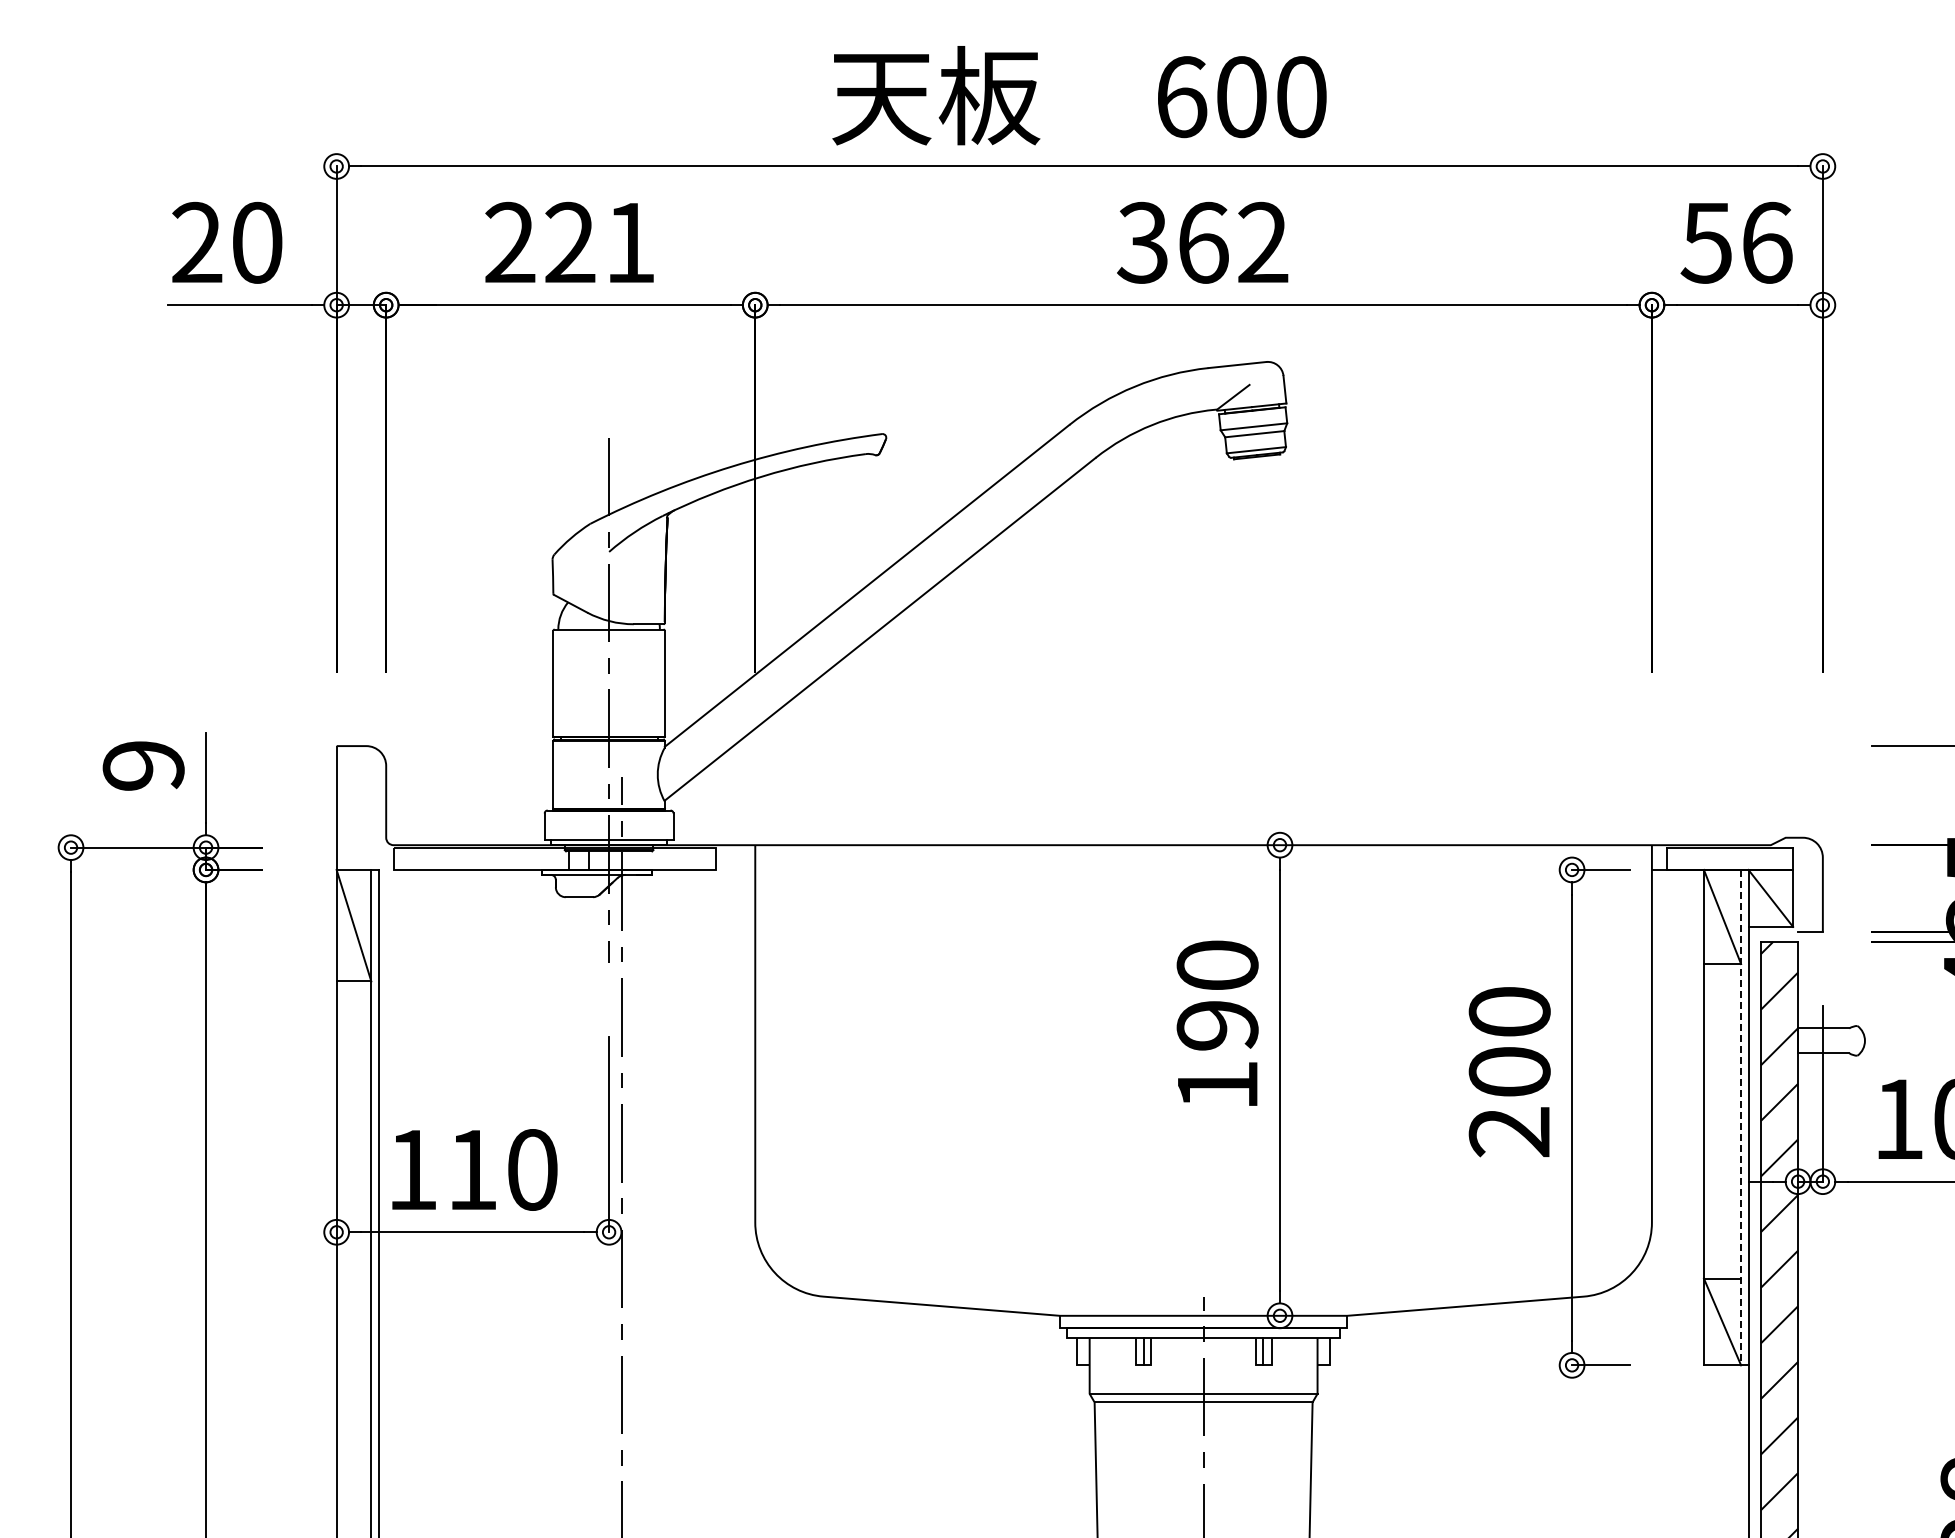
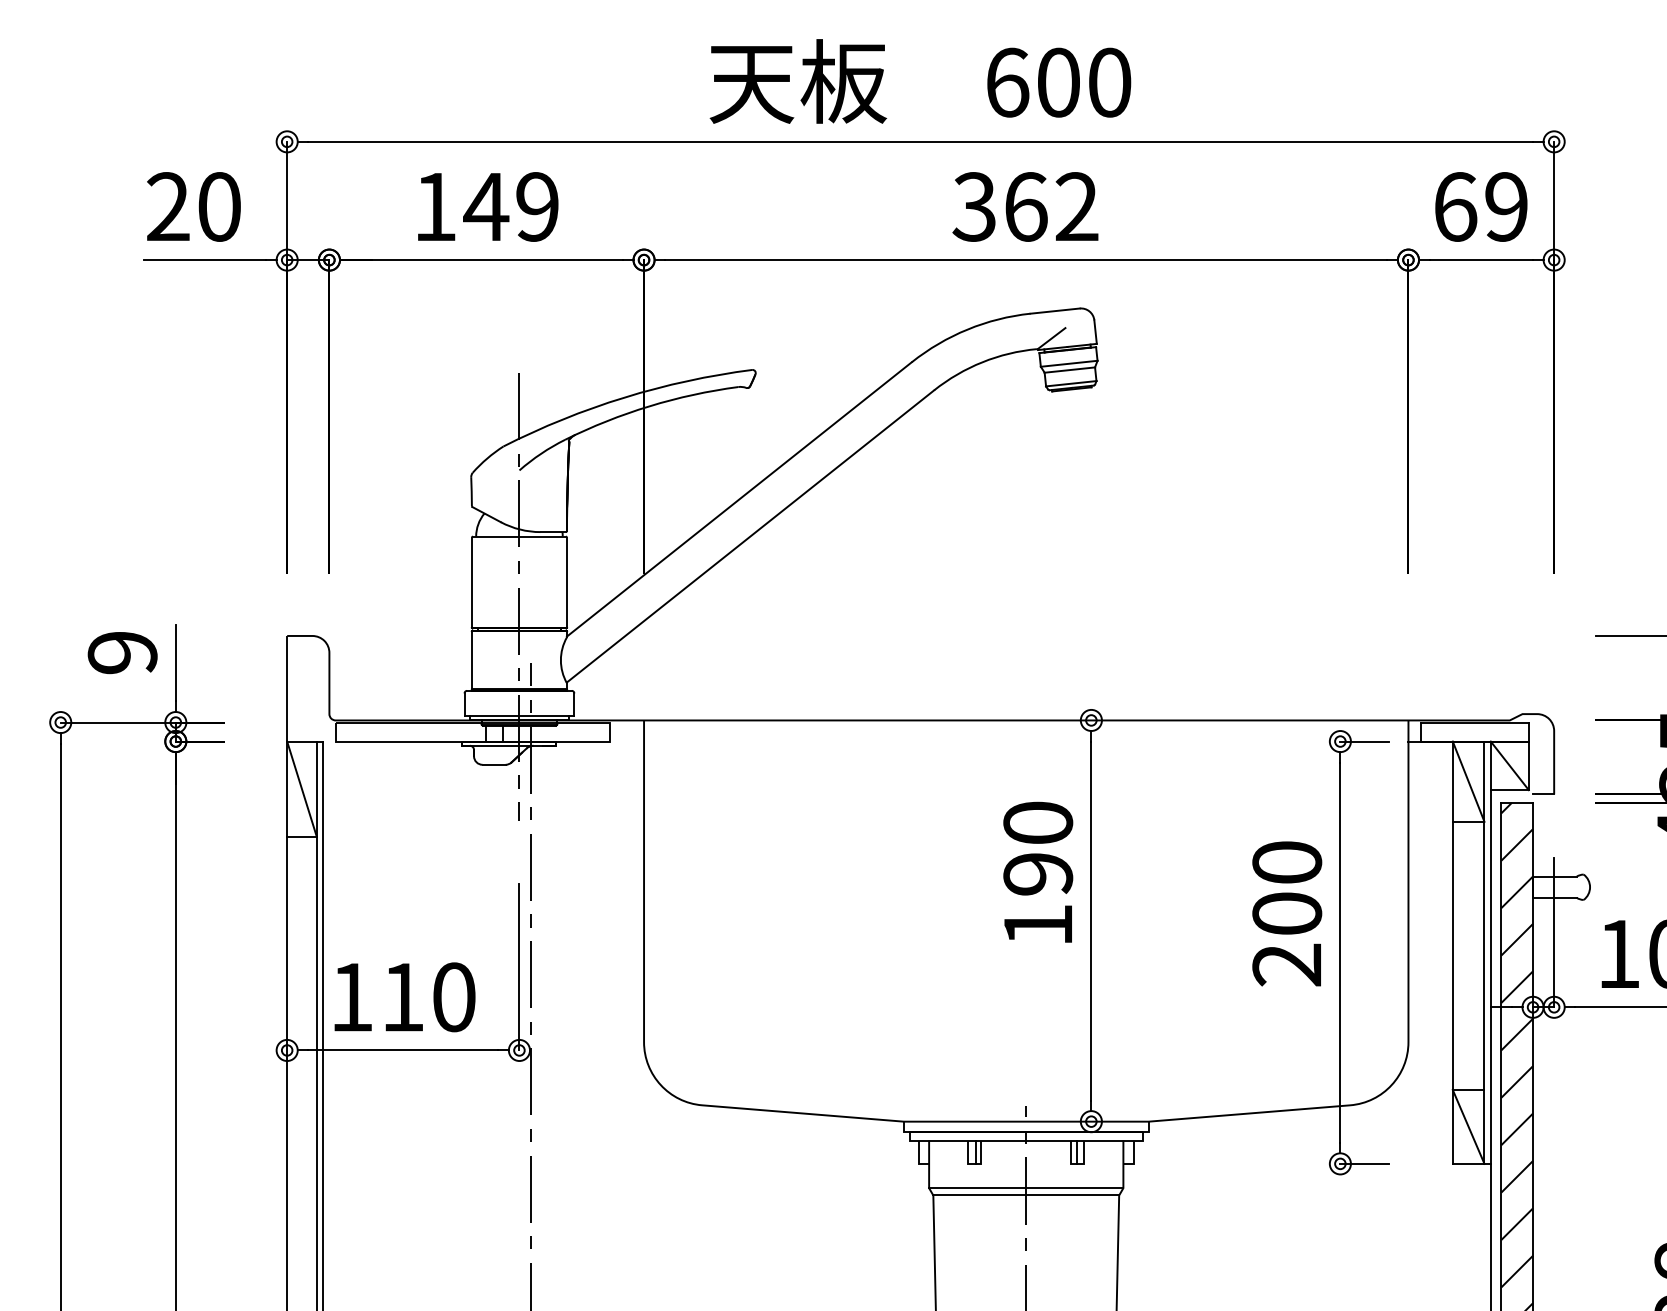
text: (569, 242) -> (485, 206), 221 -> 149
text: (1736, 242) -> (1480, 206), 56 -> 69
line: (1741, 1117) -> (1484, 952), dashed -> solid

